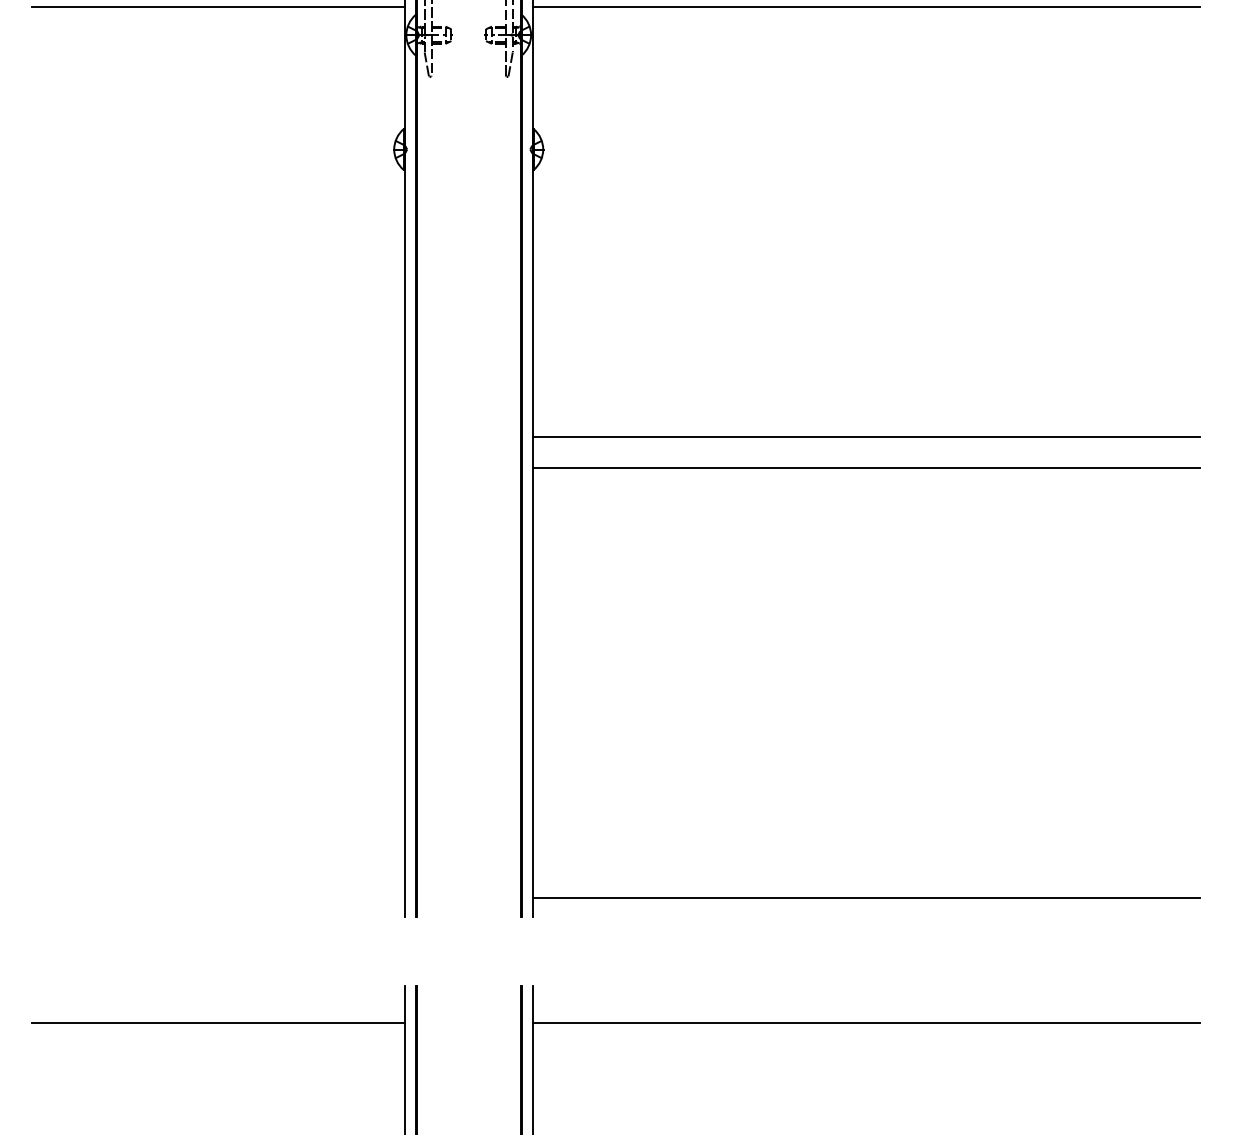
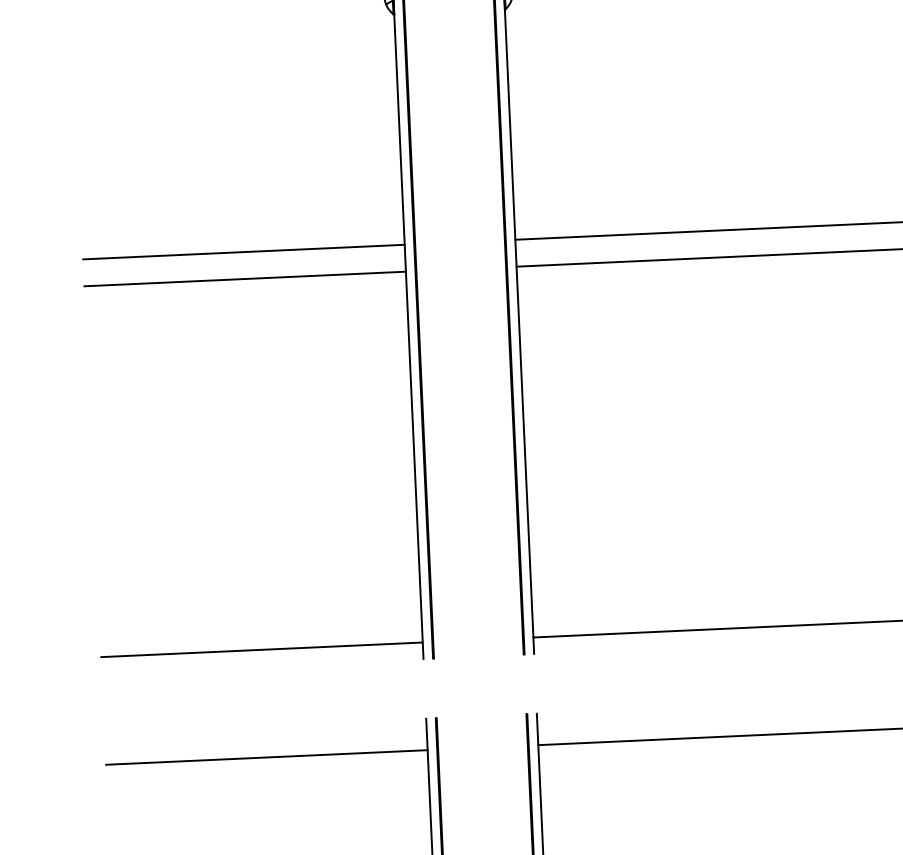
line: (218, 437) -> (244, 252), added
line: (218, 468) -> (245, 279), added
line: (218, 898) -> (262, 650), added

